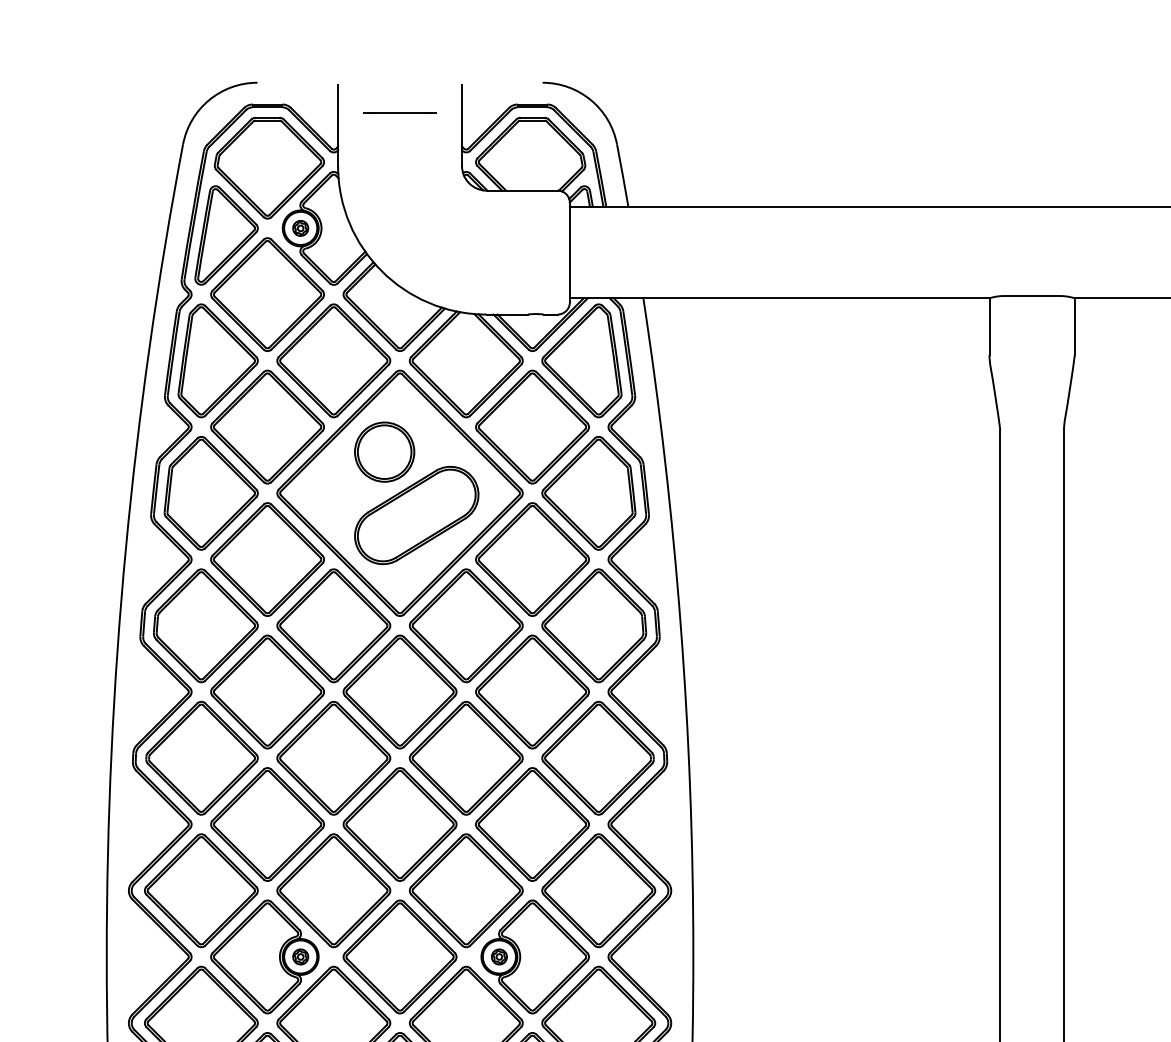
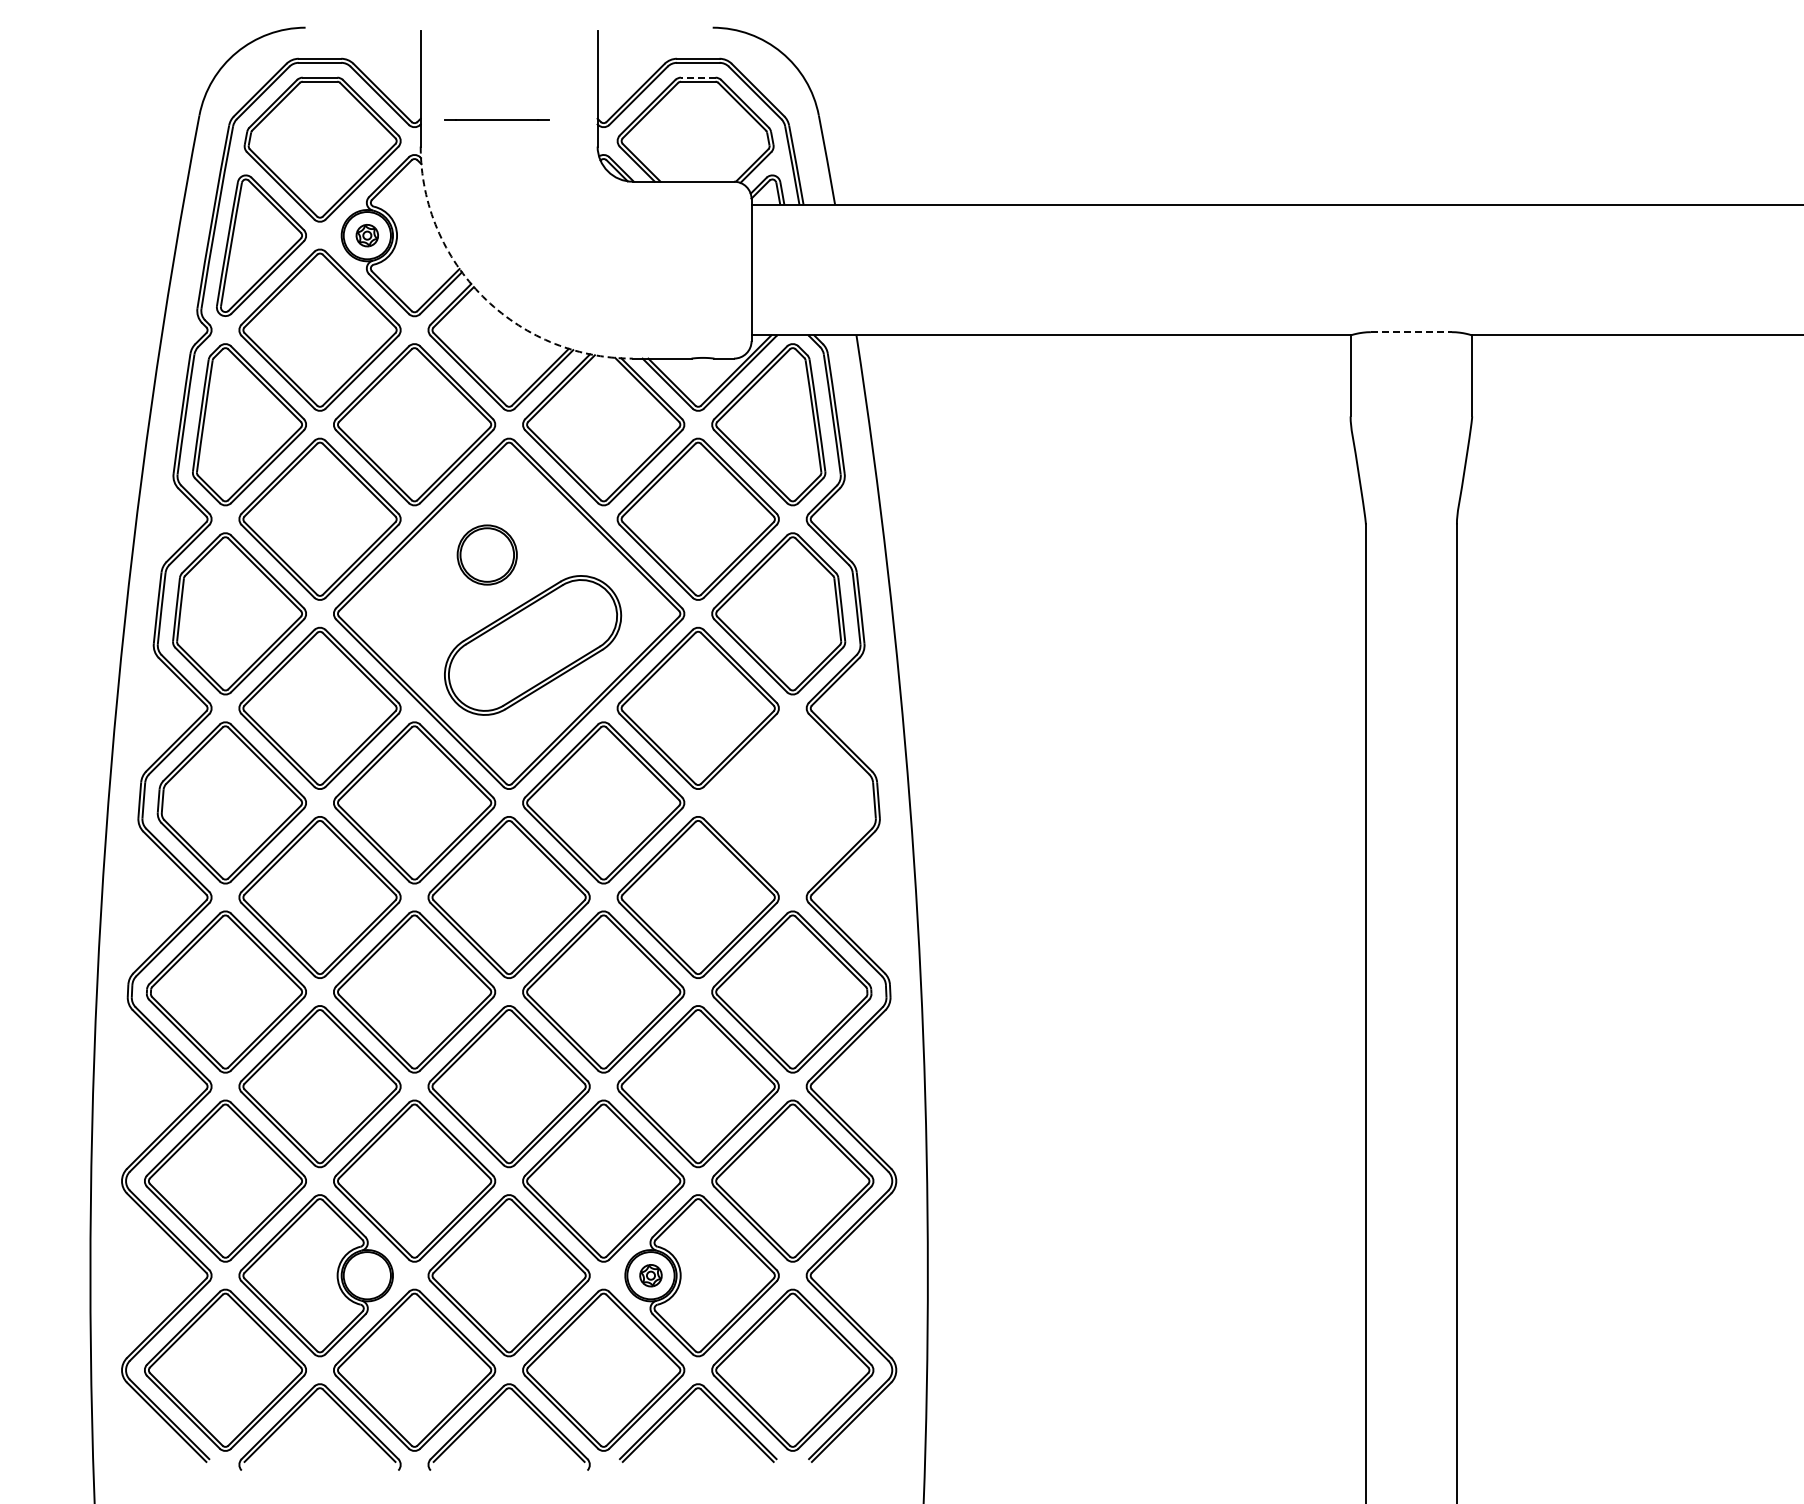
line: (399, 112) -> (496, 119), moved
line: (531, 117) -> (697, 77), solid -> dashed
arc: (381, 271) -> (482, 296), solid -> dashed
line: (1032, 296) -> (1411, 332), solid -> dashed
part: (384, 451) -> (487, 554), size x0.7
part: (594, 625) -> (786, 802), removed
part: (300, 956) -> (366, 1275), removed

